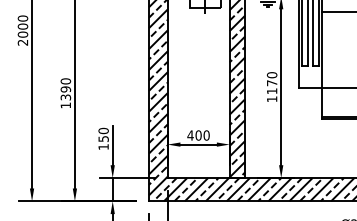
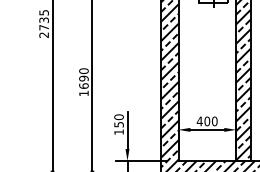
text: (22, 26) -> (43, 20), 2000 -> 2735
text: (65, 97) -> (83, 86), 1390 -> 1690

